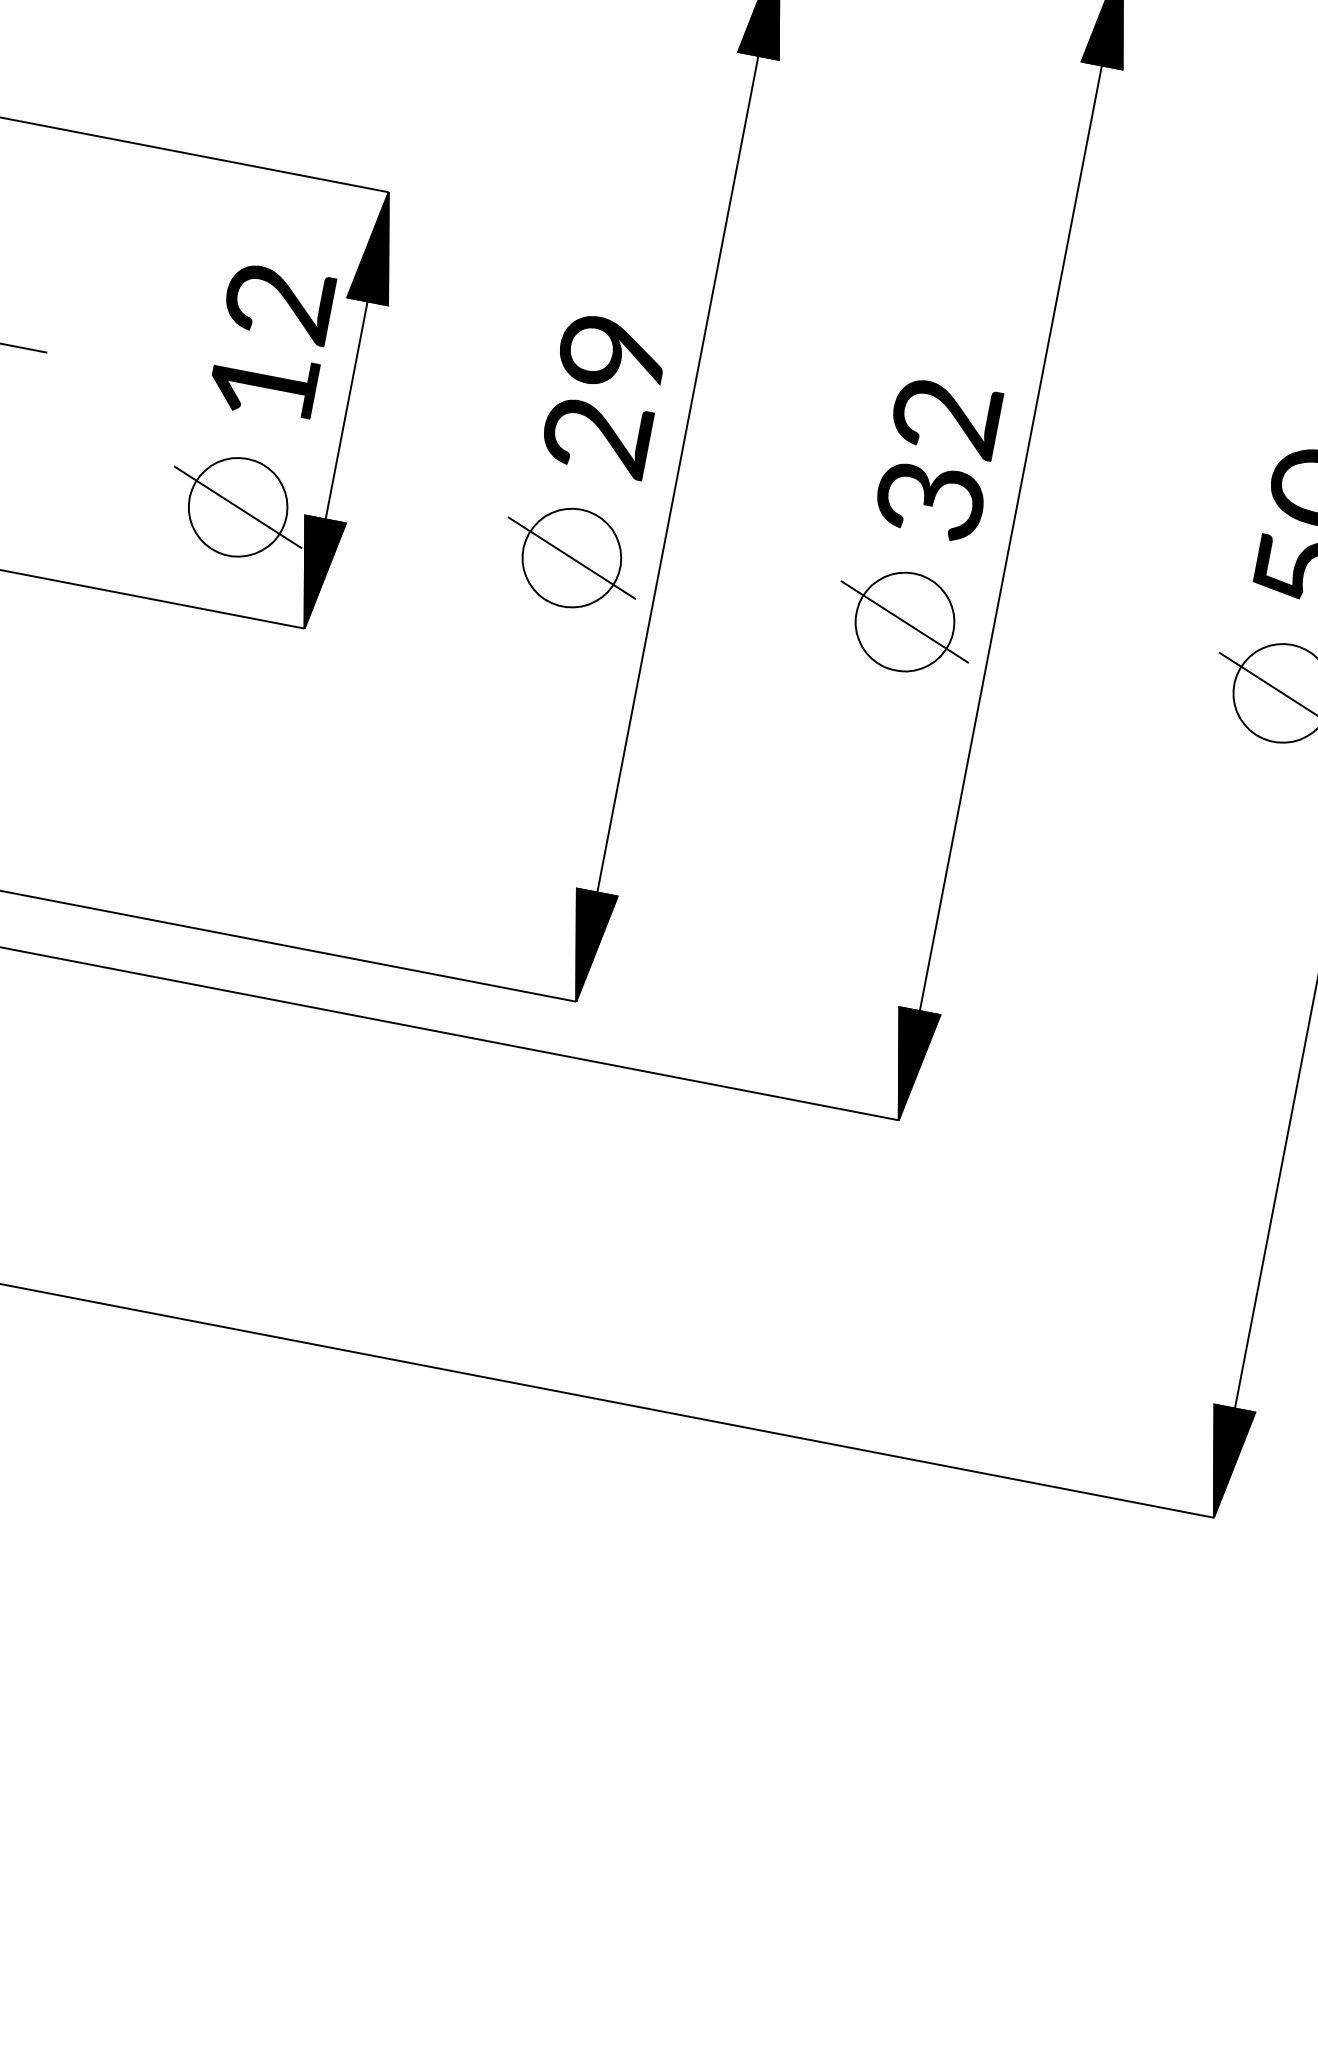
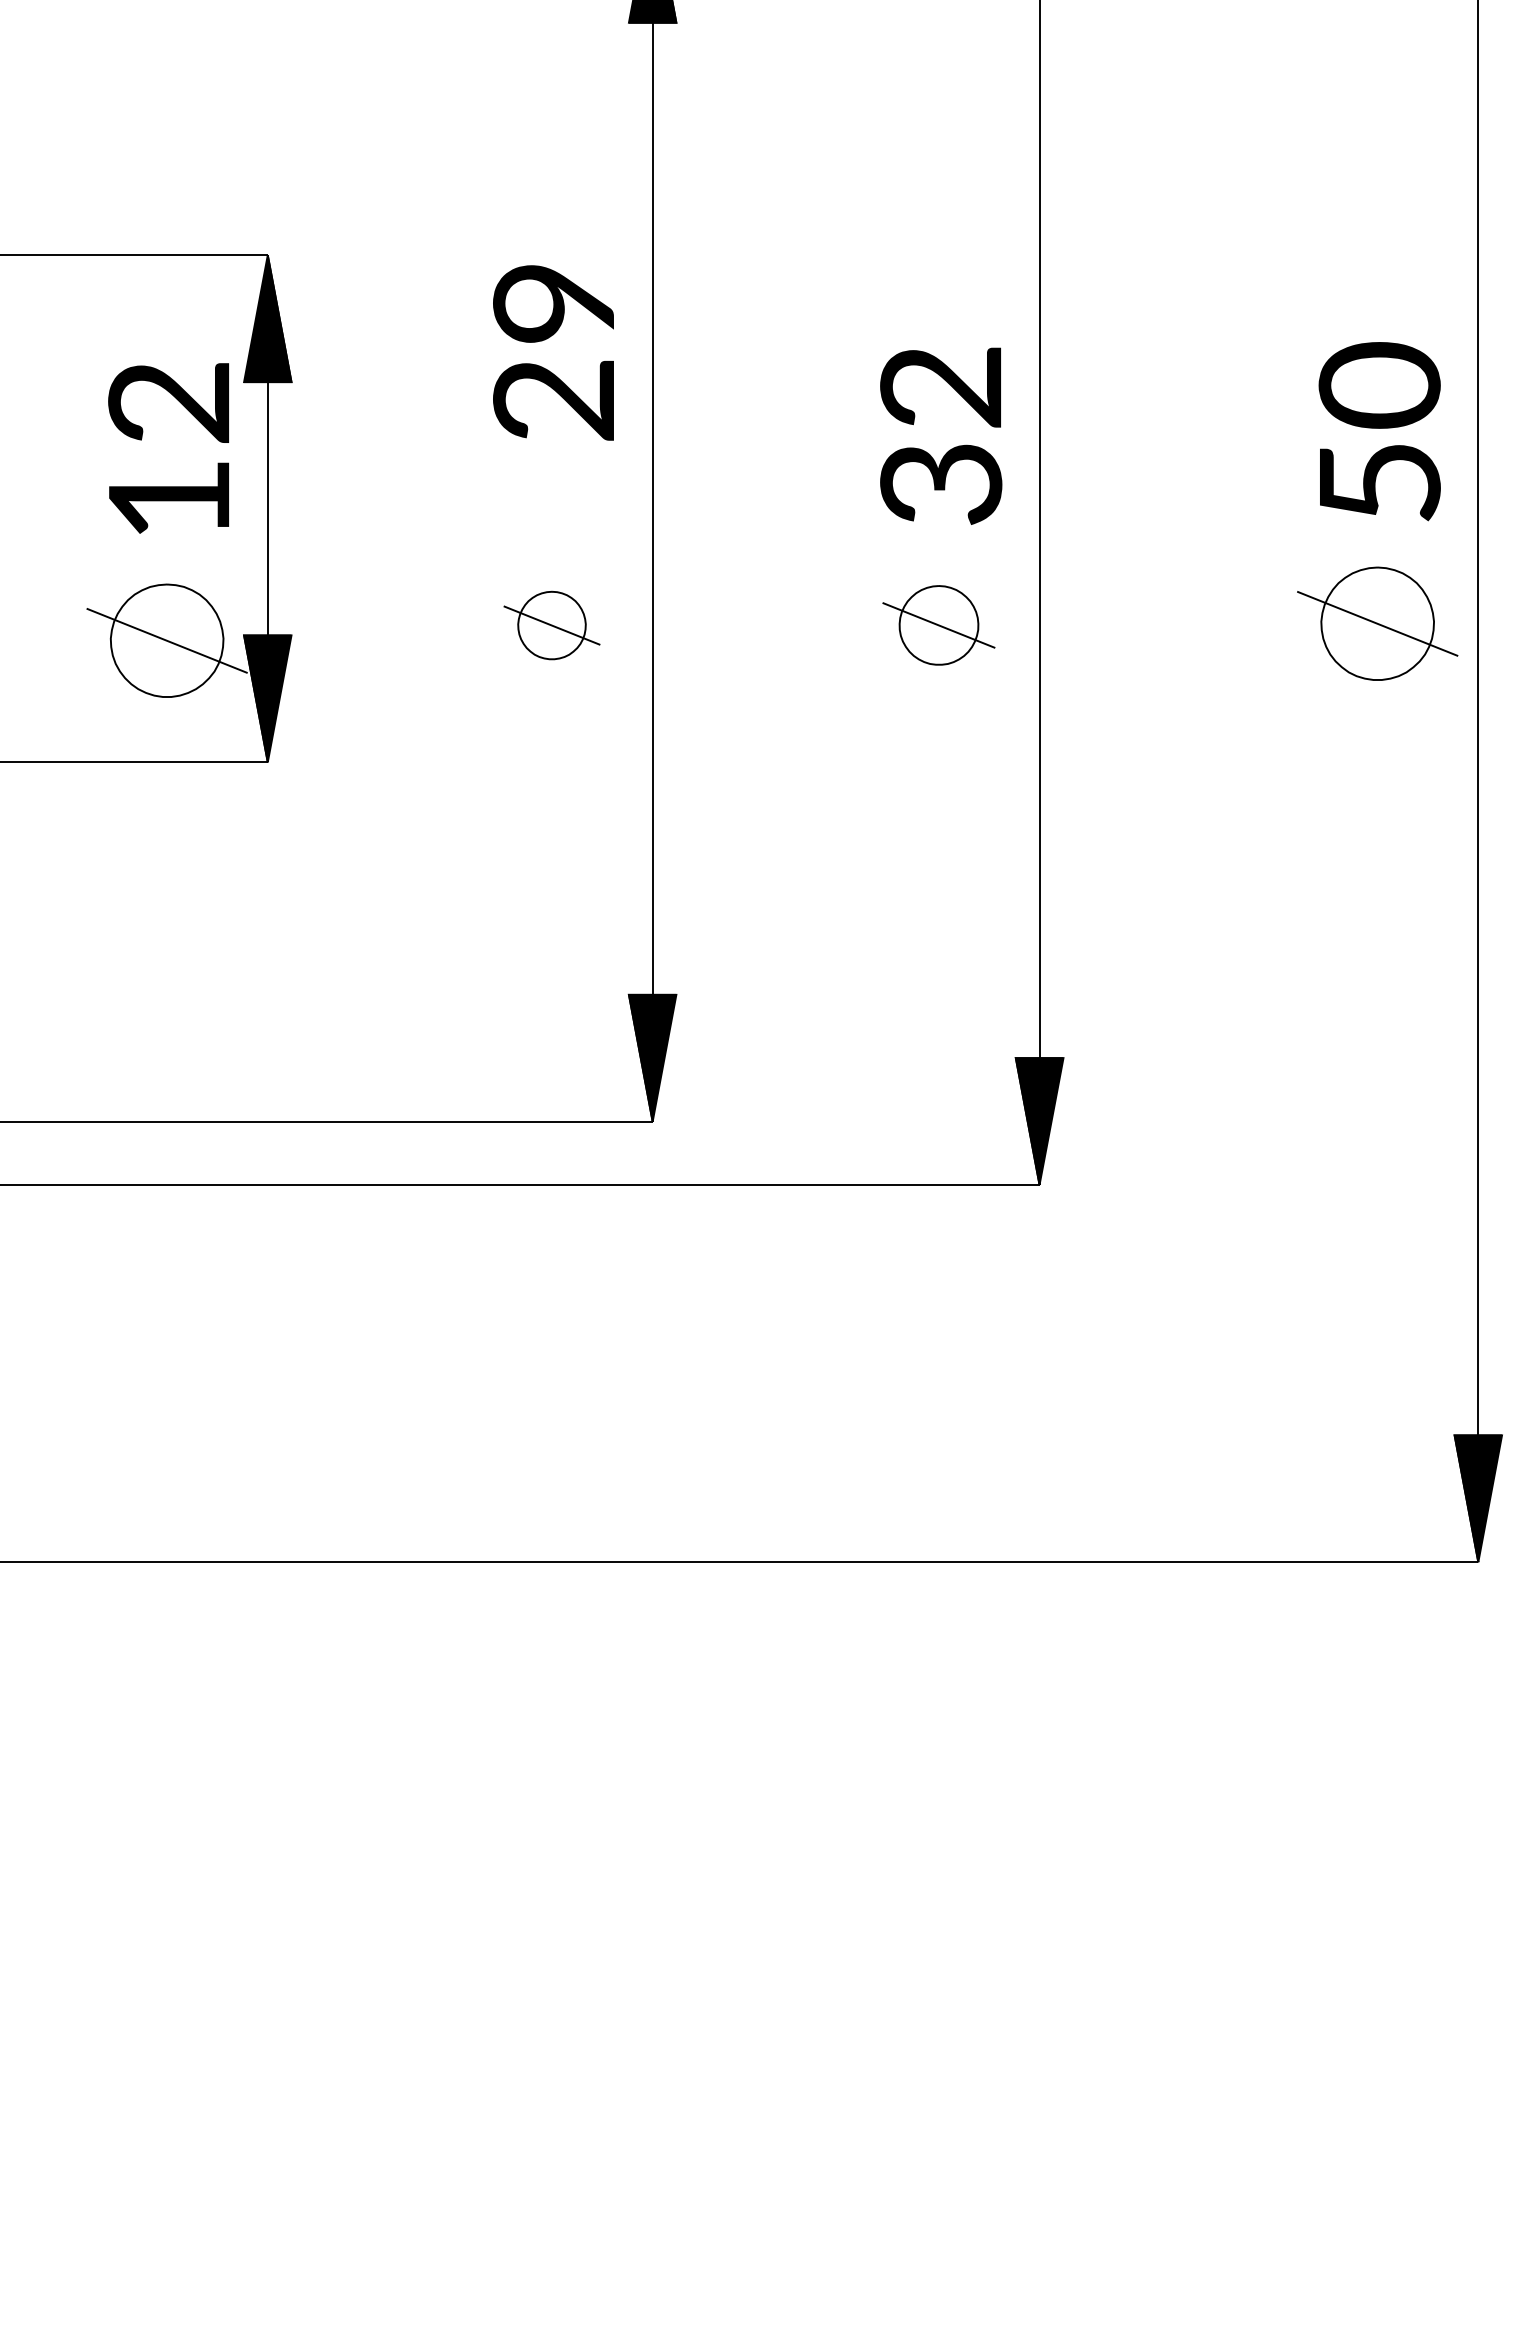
text: (604, 395) -> (553, 352), moved
part: (571, 557) -> (551, 625), size x0.6
part: (904, 622) -> (938, 625), size x0.7

